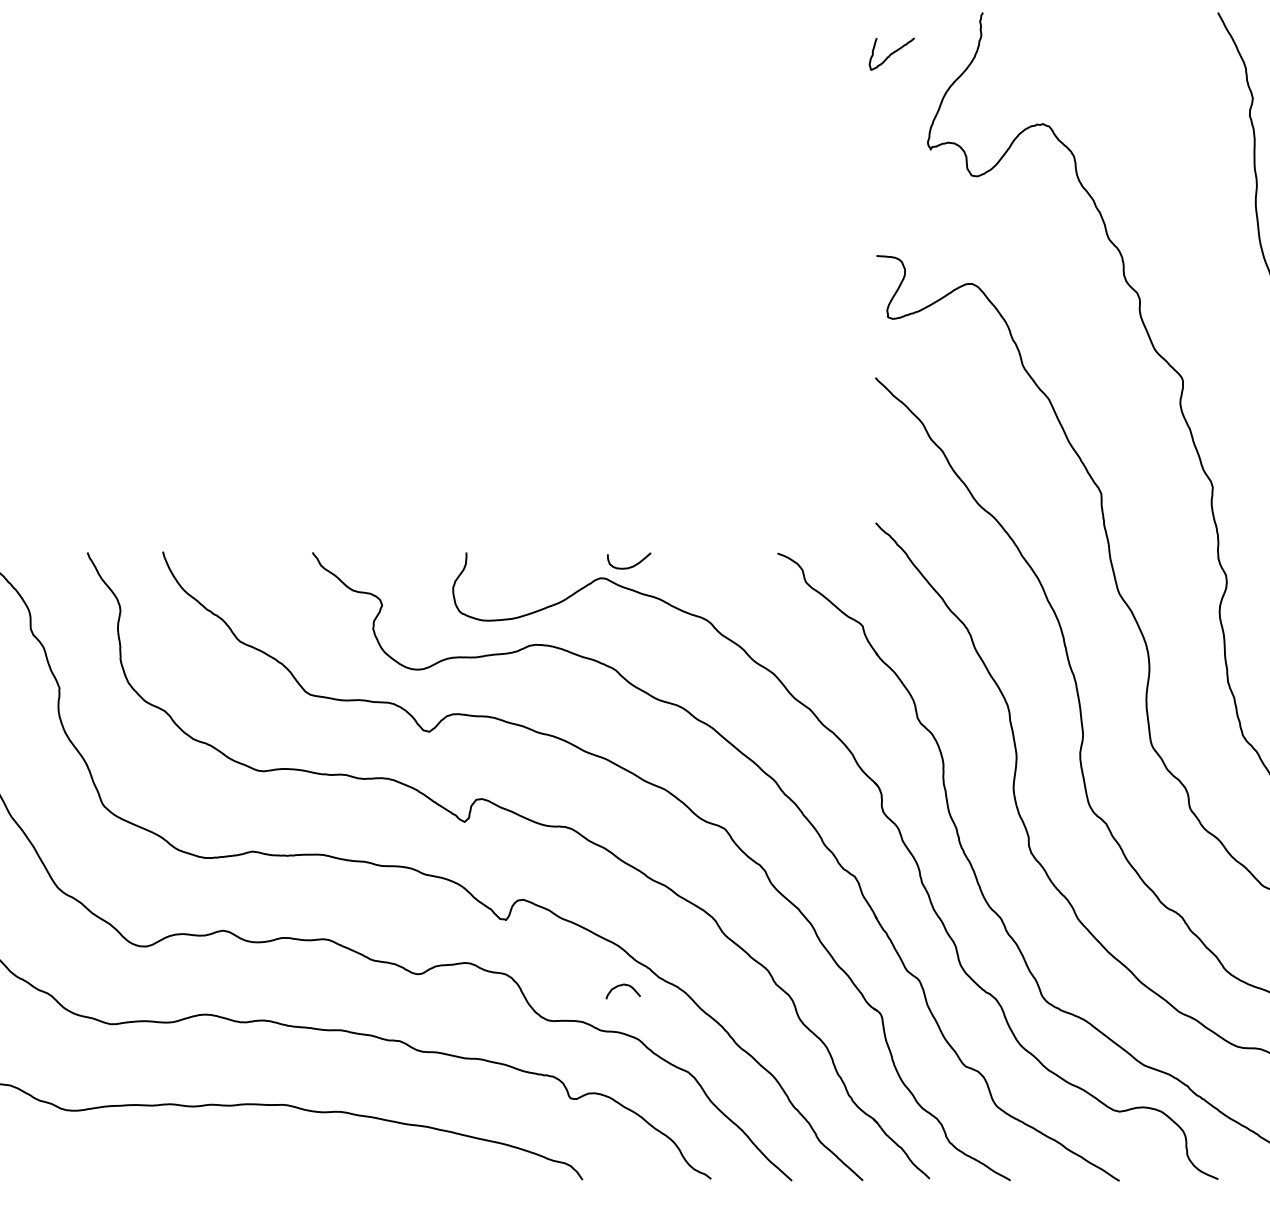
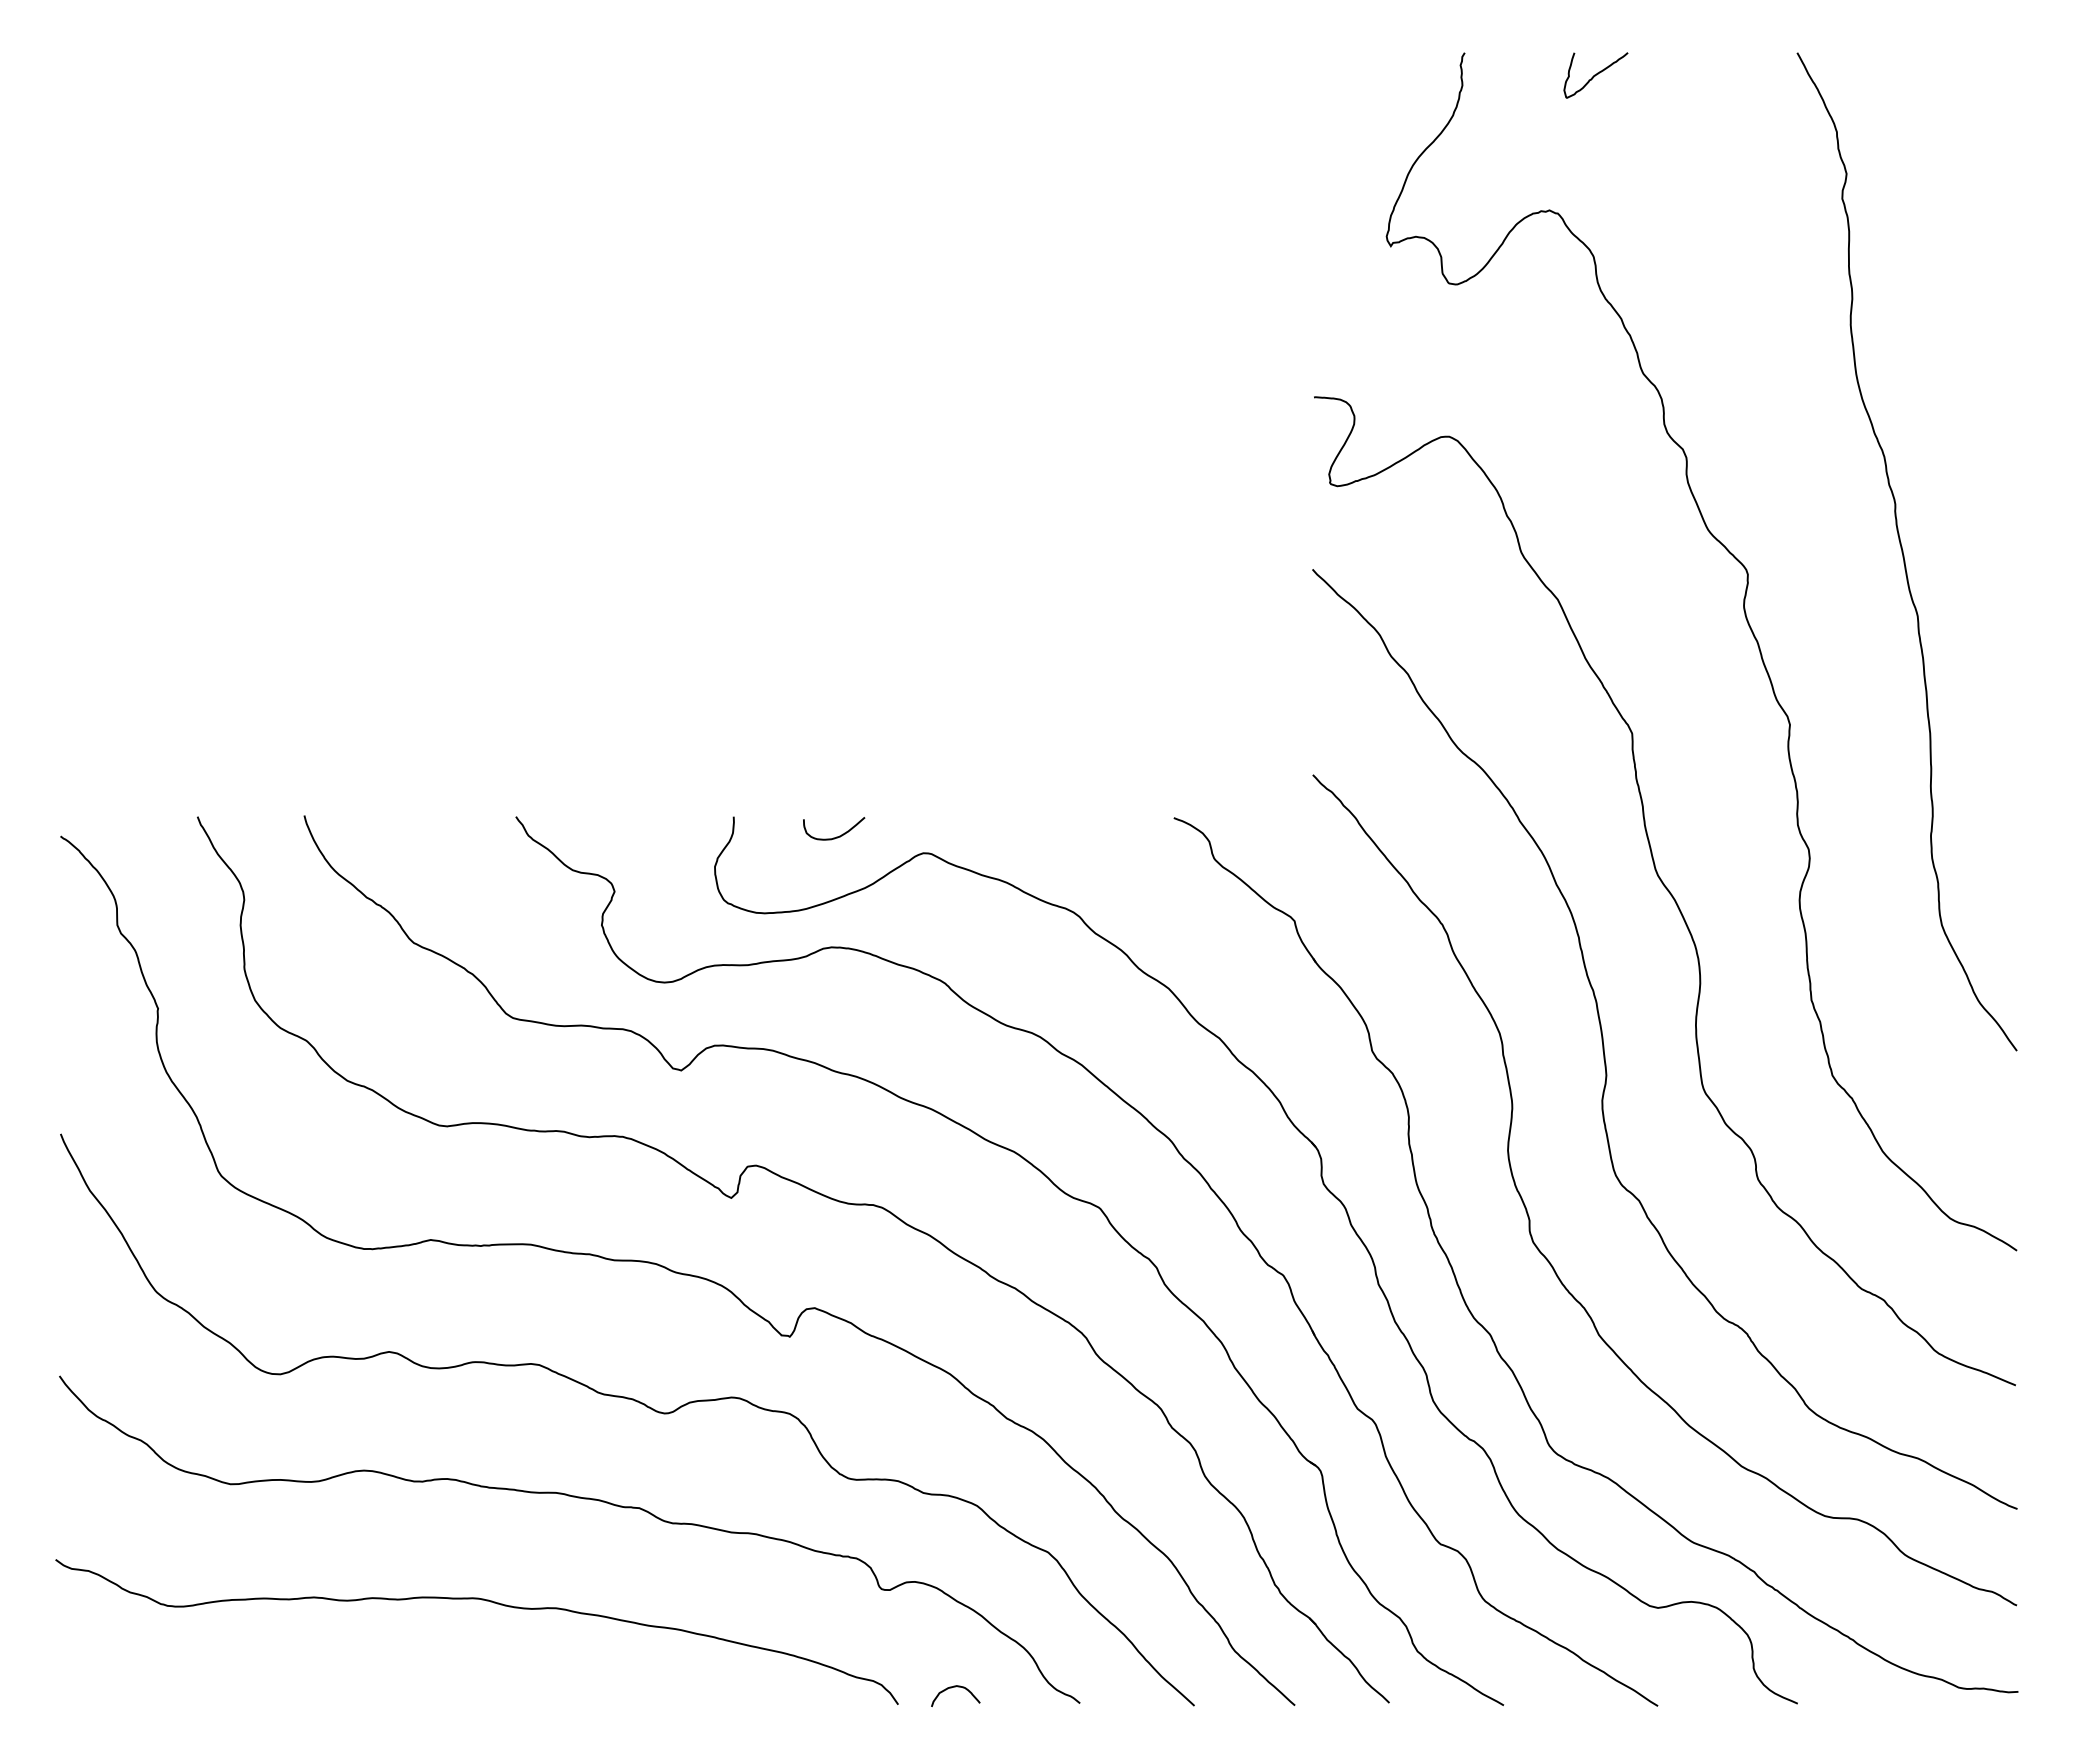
curve: (891, 54) -> (1595, 75), moved
curve: (630, 566) -> (836, 836), moved
curve: (623, 985) -> (955, 1687), moved

